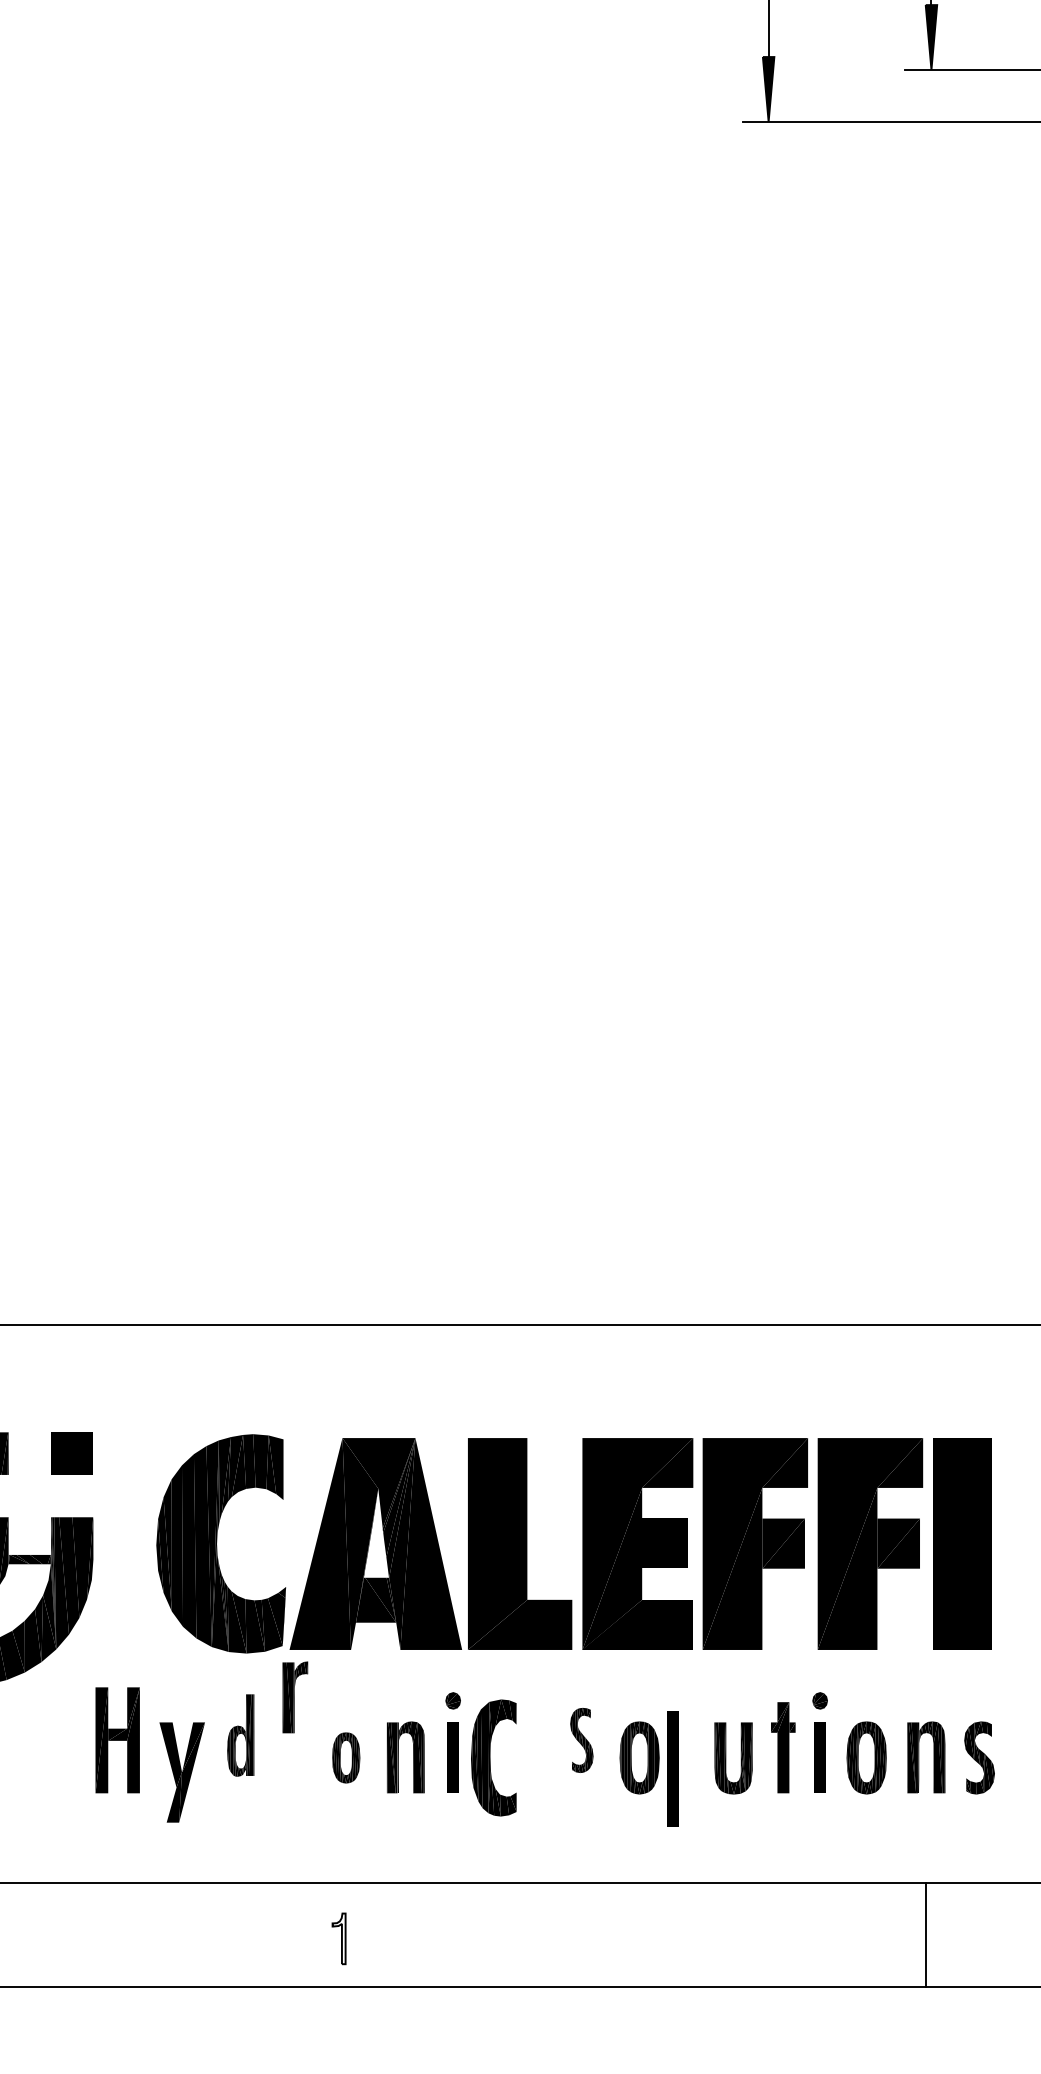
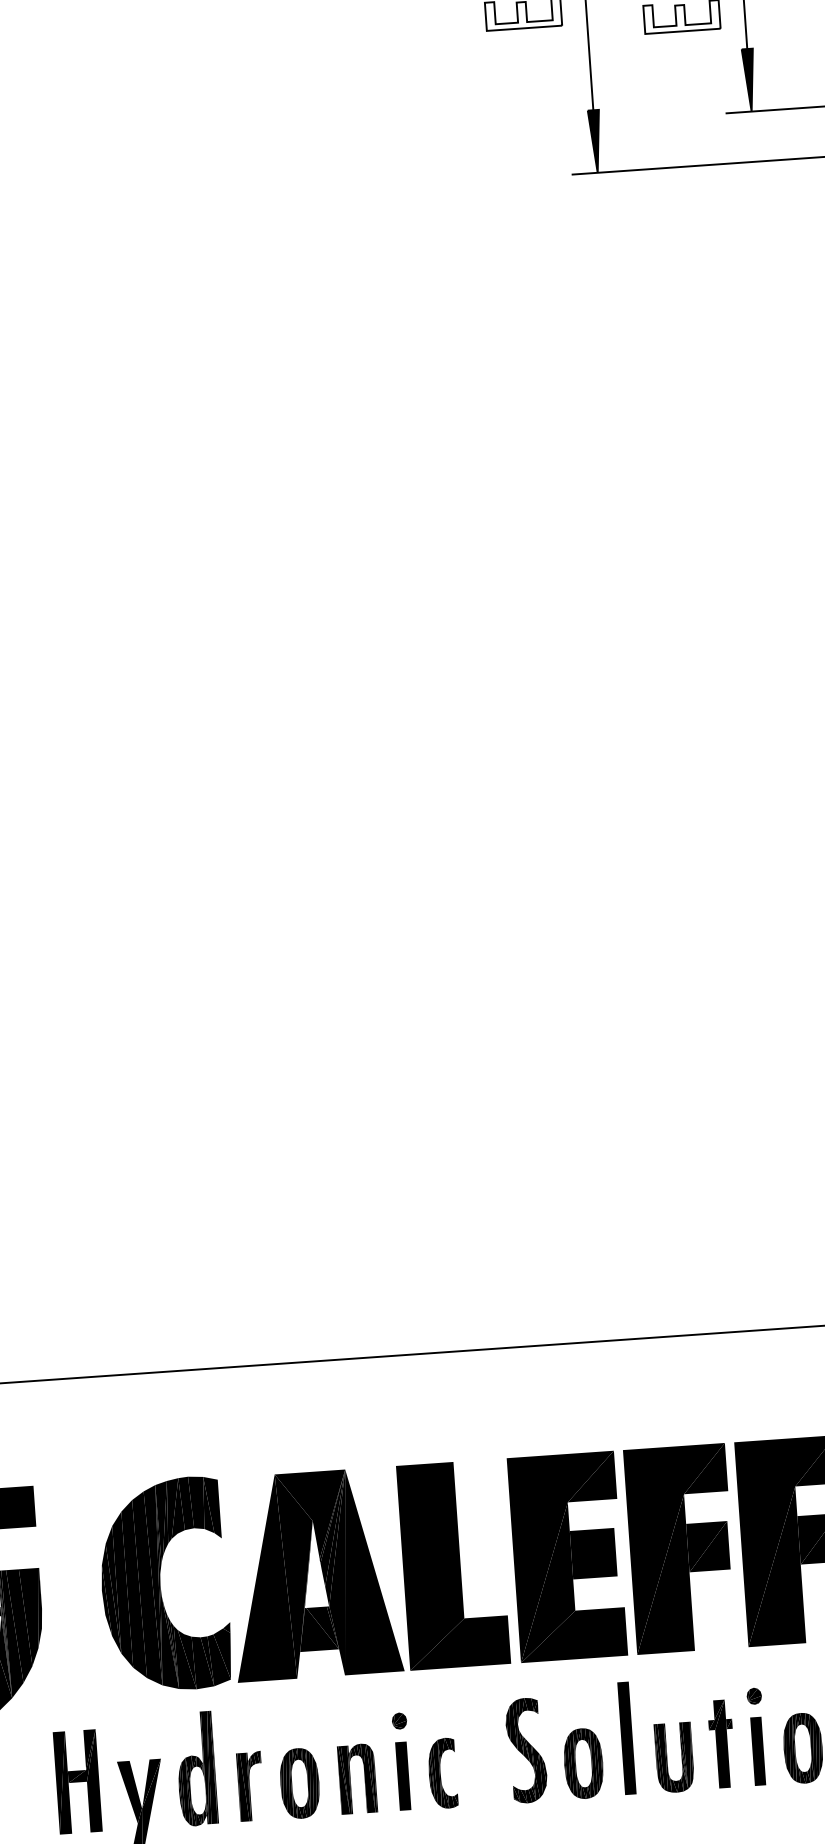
part: (295, 1697) -> (250, 1786), moved
part: (240, 1735) -> (196, 1768), size x1.43
part: (581, 1740) -> (526, 1750), size x1.67
part: (346, 1757) -> (300, 1783), size x1.43
part: (493, 1757) -> (442, 1773), size x0.62
part: (672, 1768) -> (626, 1737), moved

